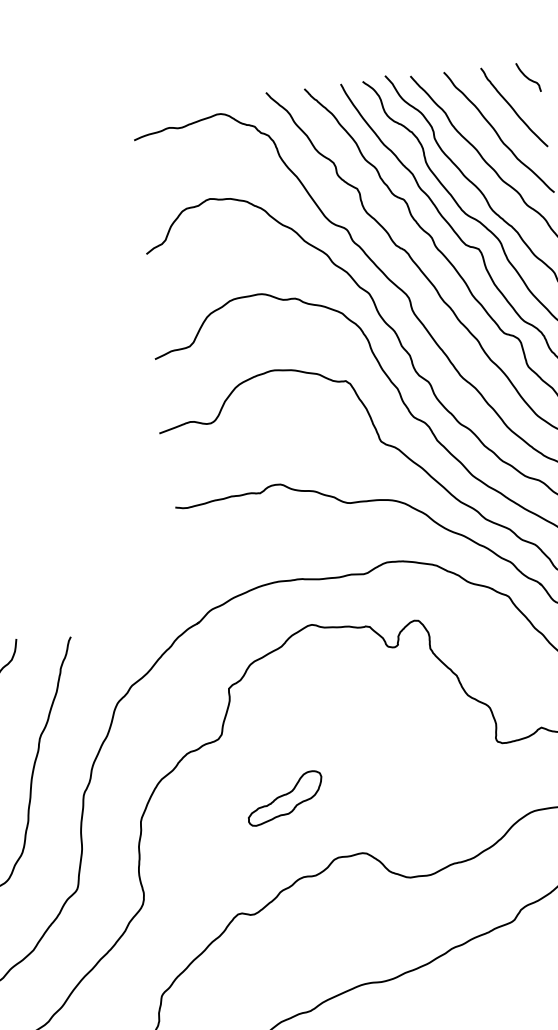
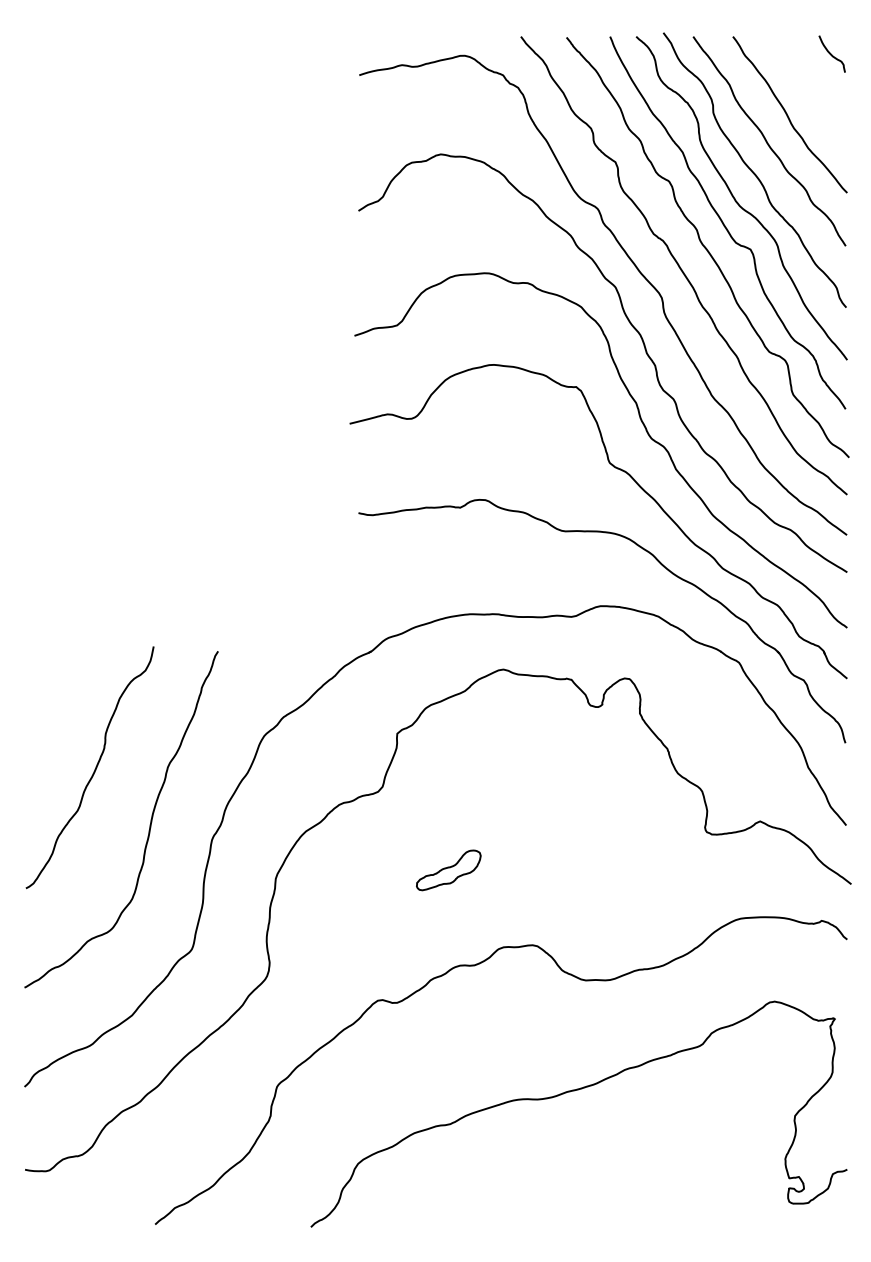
curve: (513, 108) -> (810, 88), removed
part: (284, 798) -> (448, 870), size x0.7

